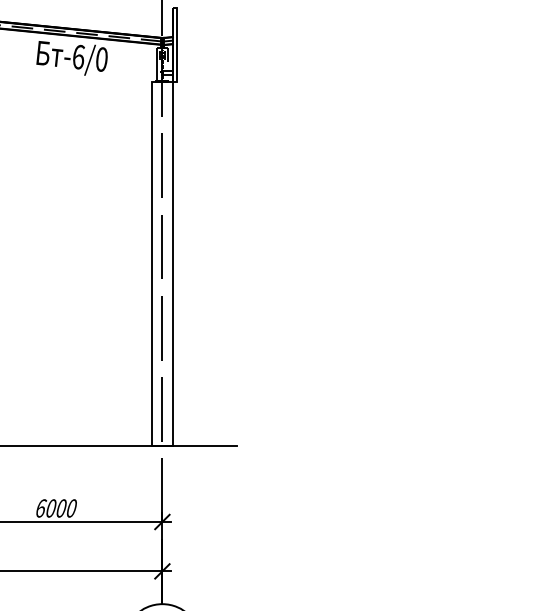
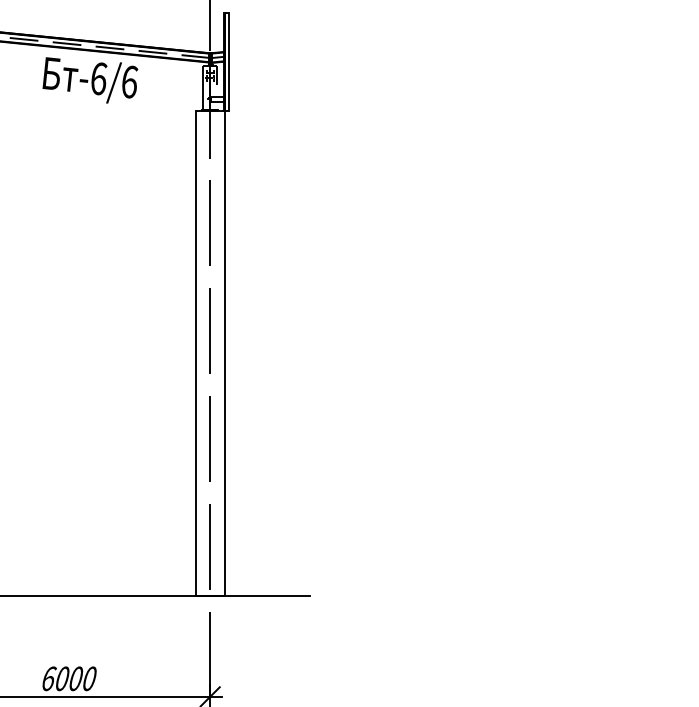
text: (102, 59) -> (130, 81), -6/0 -> -6/6

